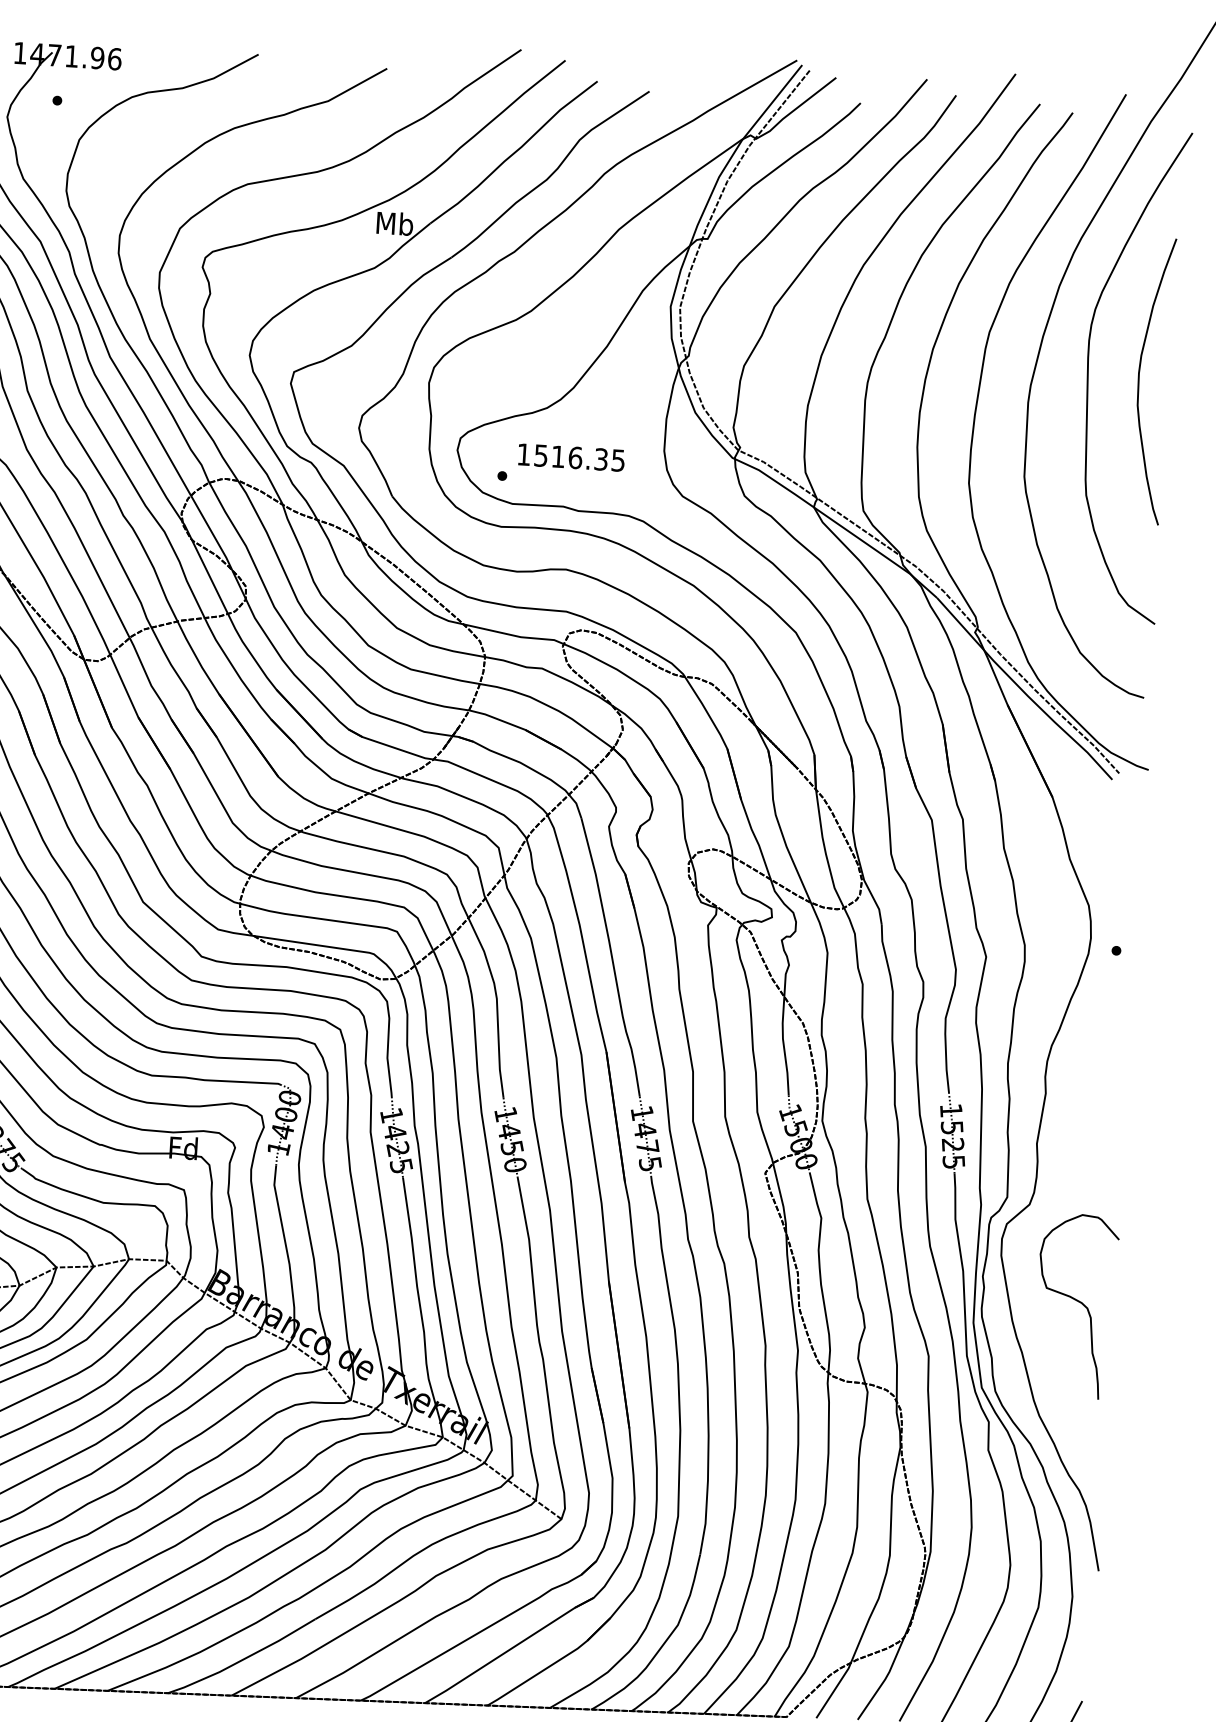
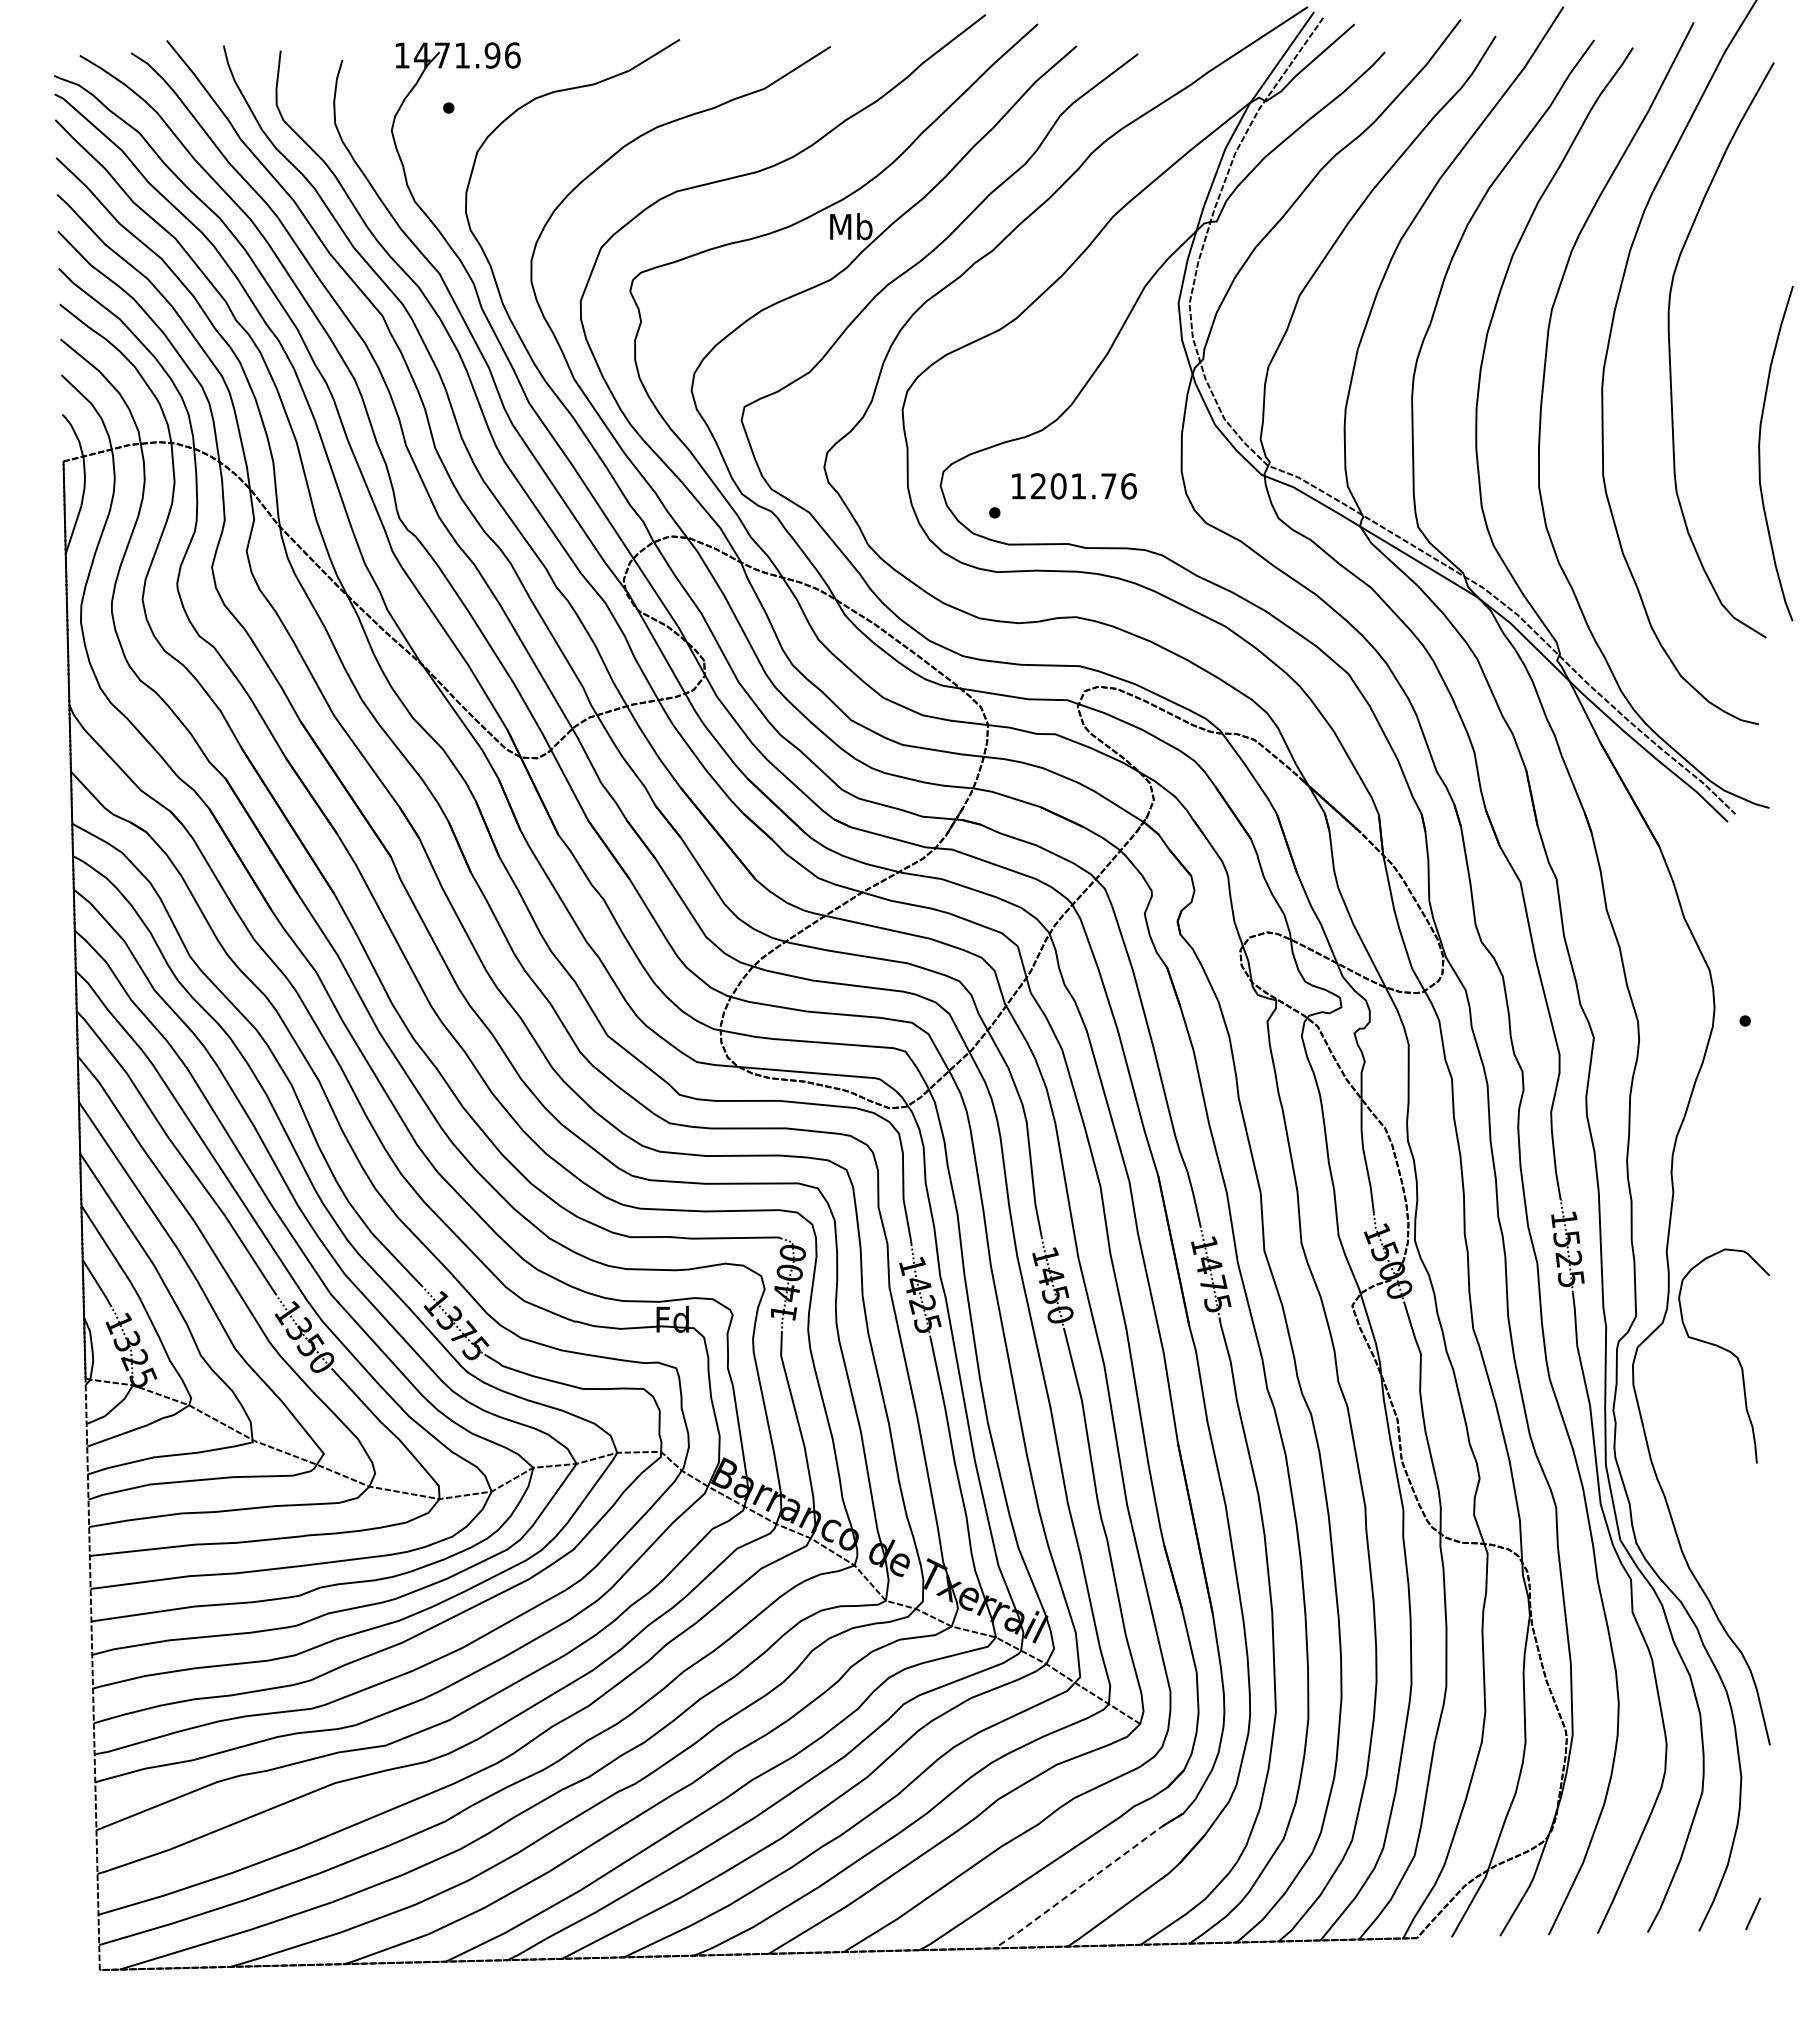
curve: (1139, 380) -> (1760, 453), moved
text: (579, 458) -> (1083, 486), 1516.35 -> 1201.76
curve: (1078, 1302) -> (1726, 1351), moved
line: (508, 1650) -> (1088, 1880), solid -> dashed

